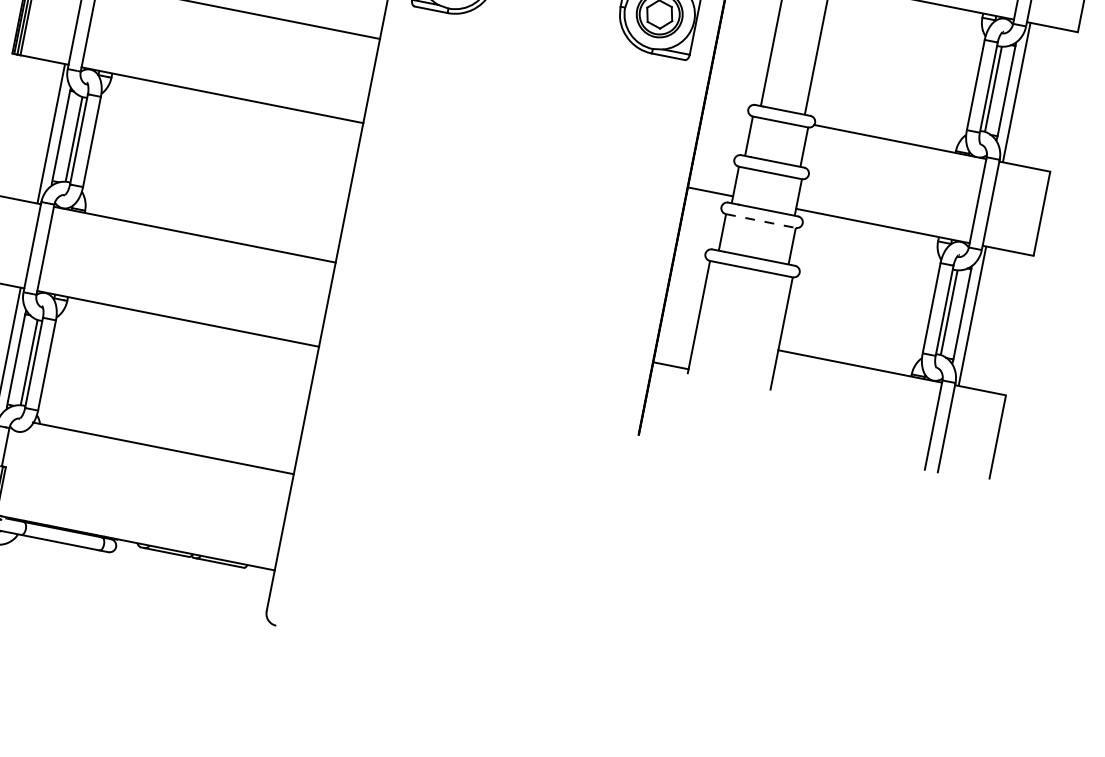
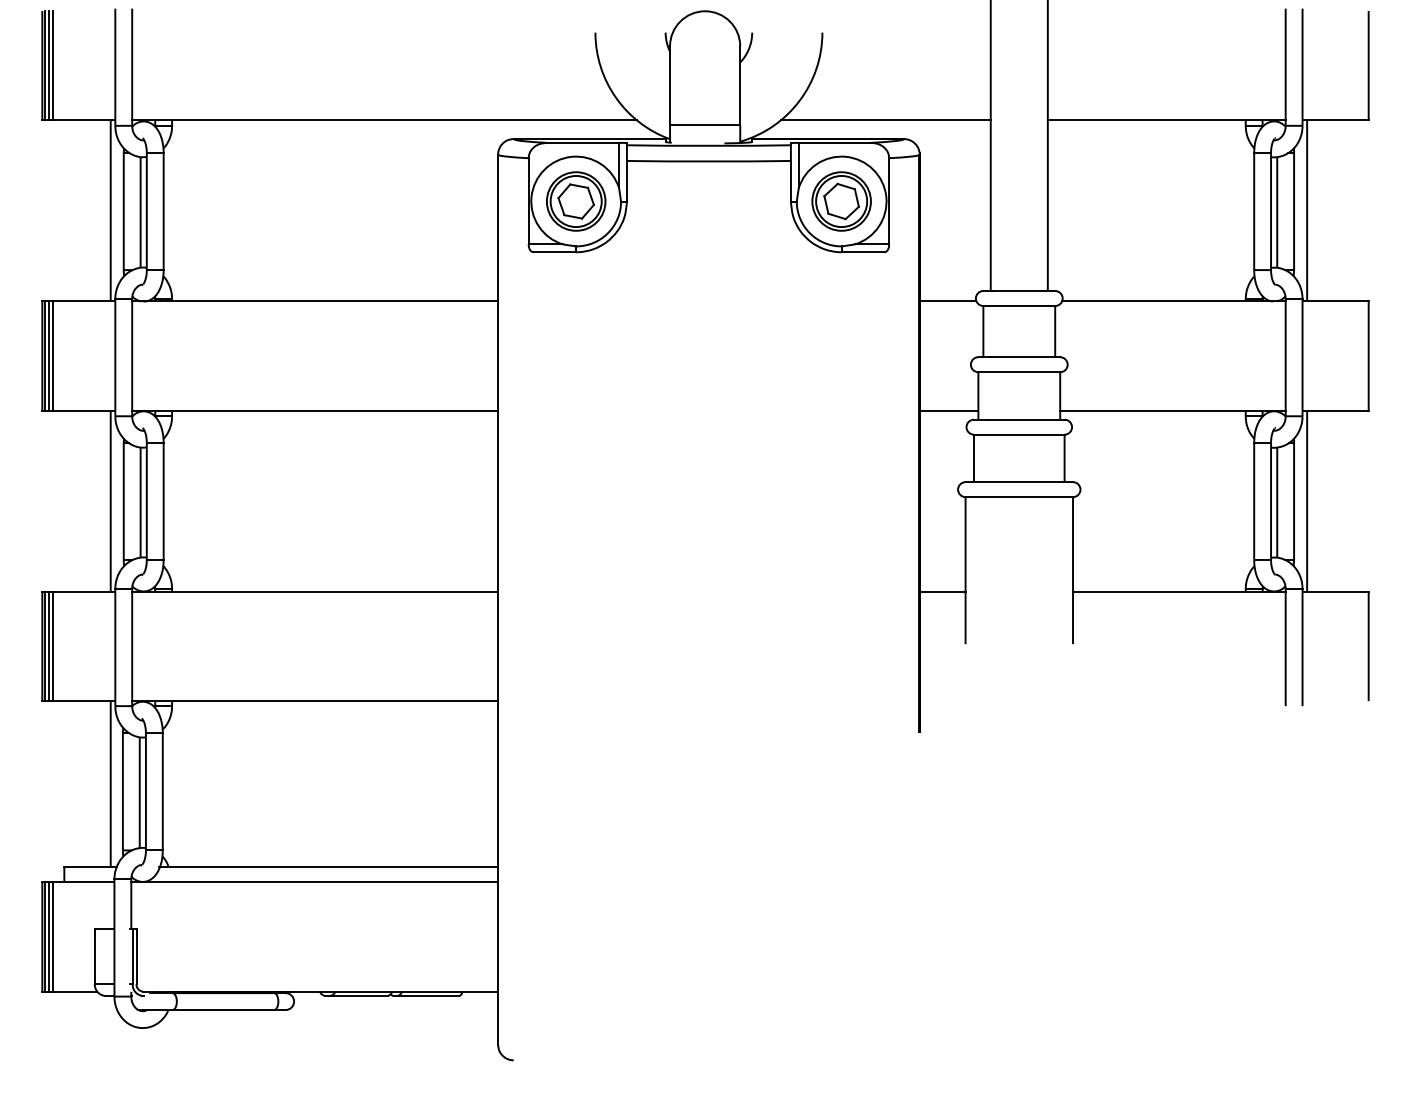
line: (725, 107) -> (947, 301), added
line: (761, 220) -> (1019, 434), dashed -> solid
line: (670, 365) -> (942, 591), moved
line: (150, 458) -> (314, 882), added

